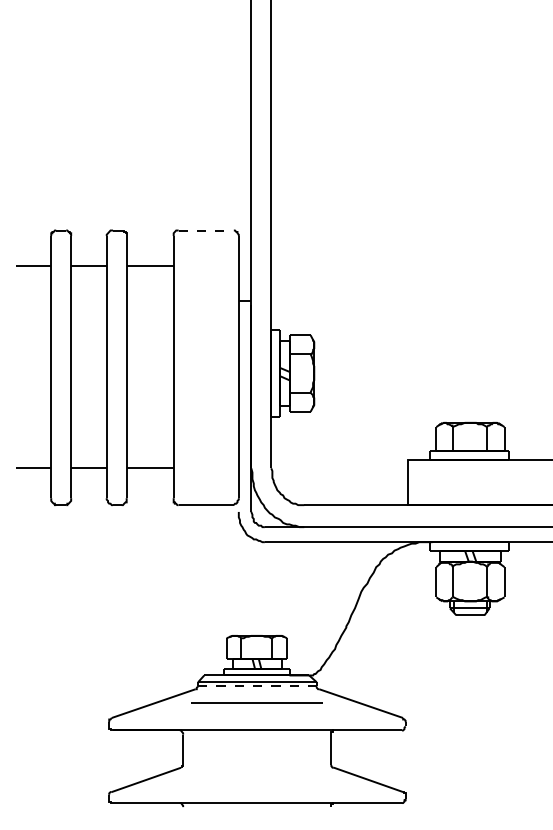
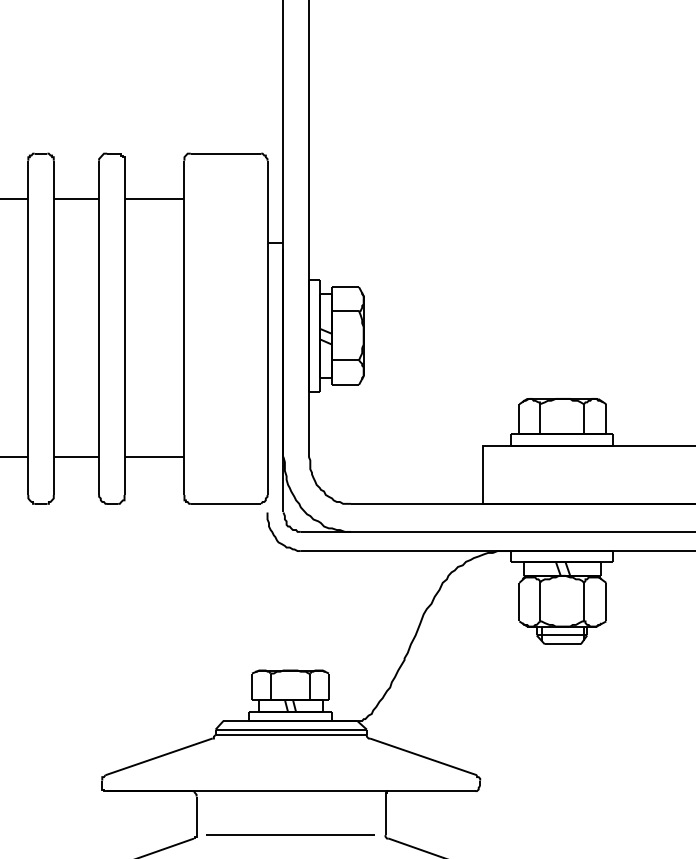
line: (206, 230) -> (226, 153), dashed -> solid
line: (257, 686) -> (291, 735), dashed -> solid
line: (256, 702) -> (290, 834), moved

